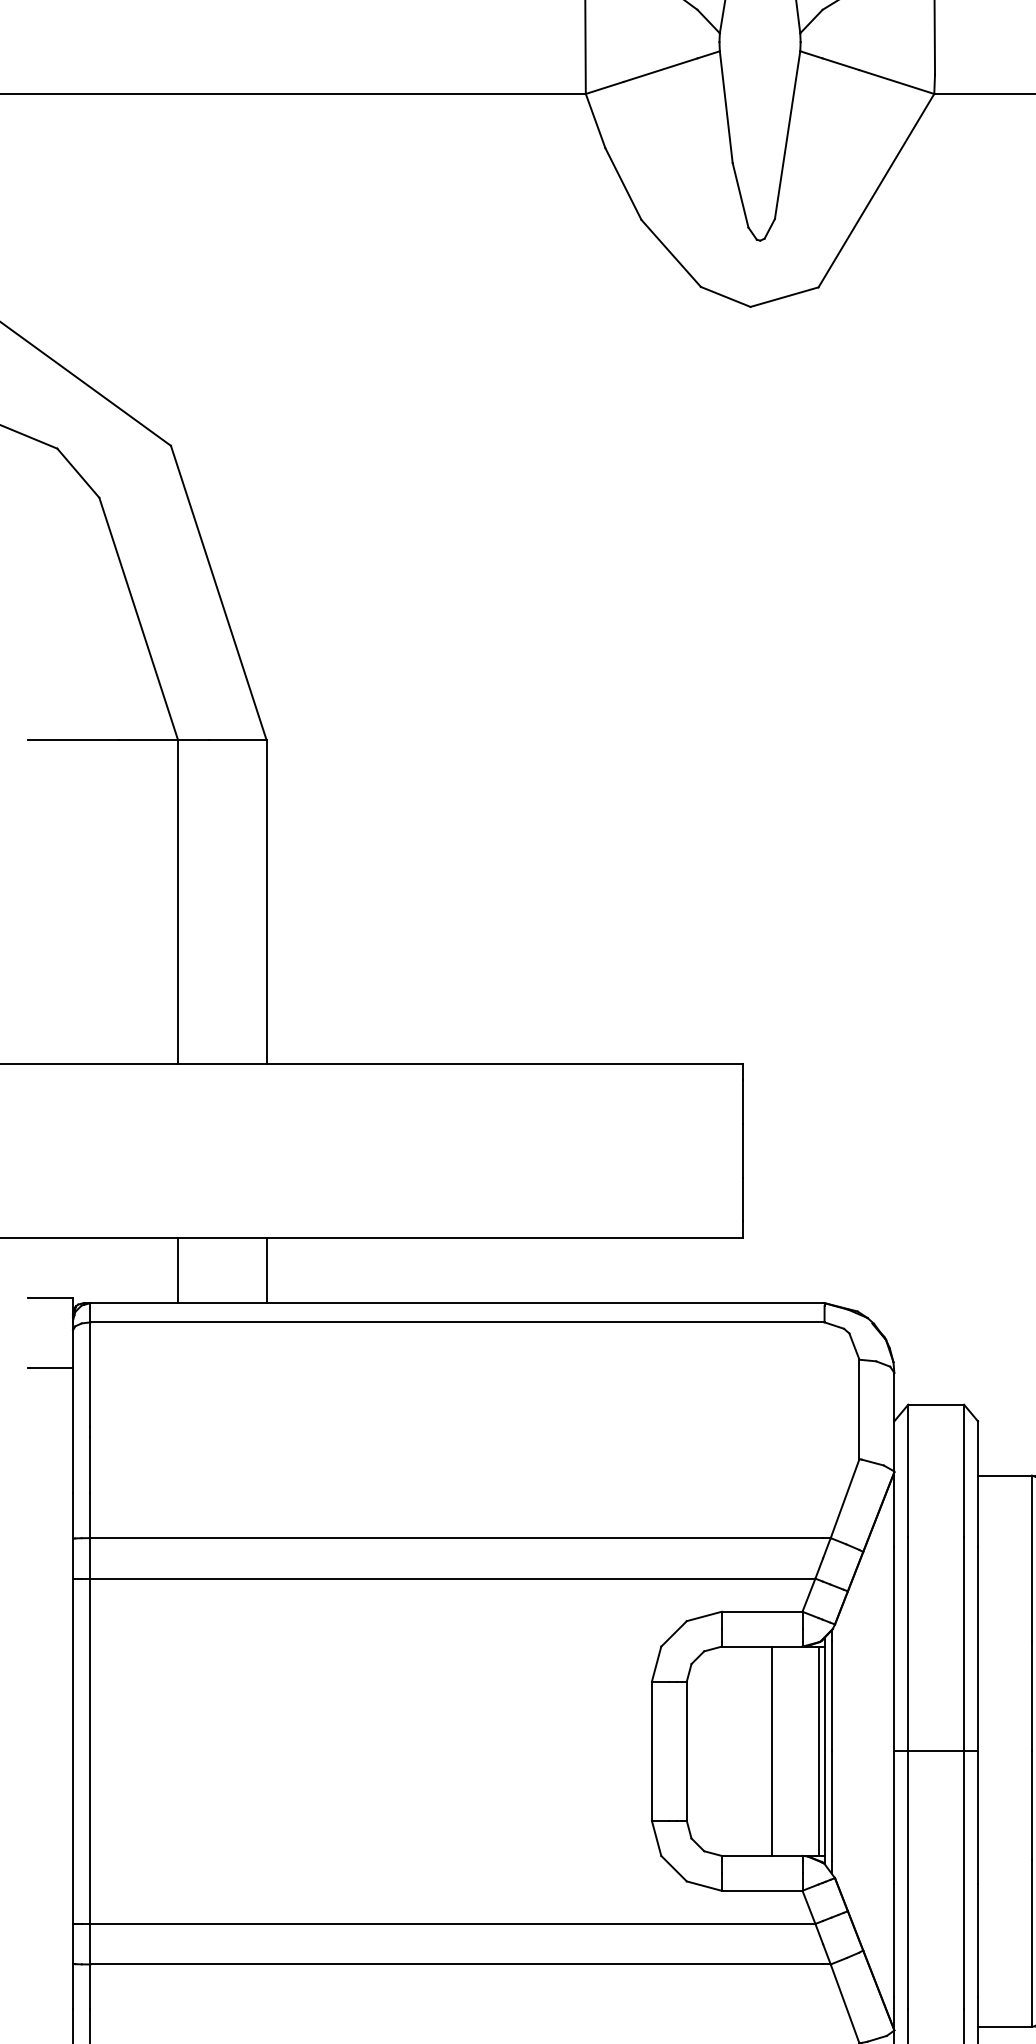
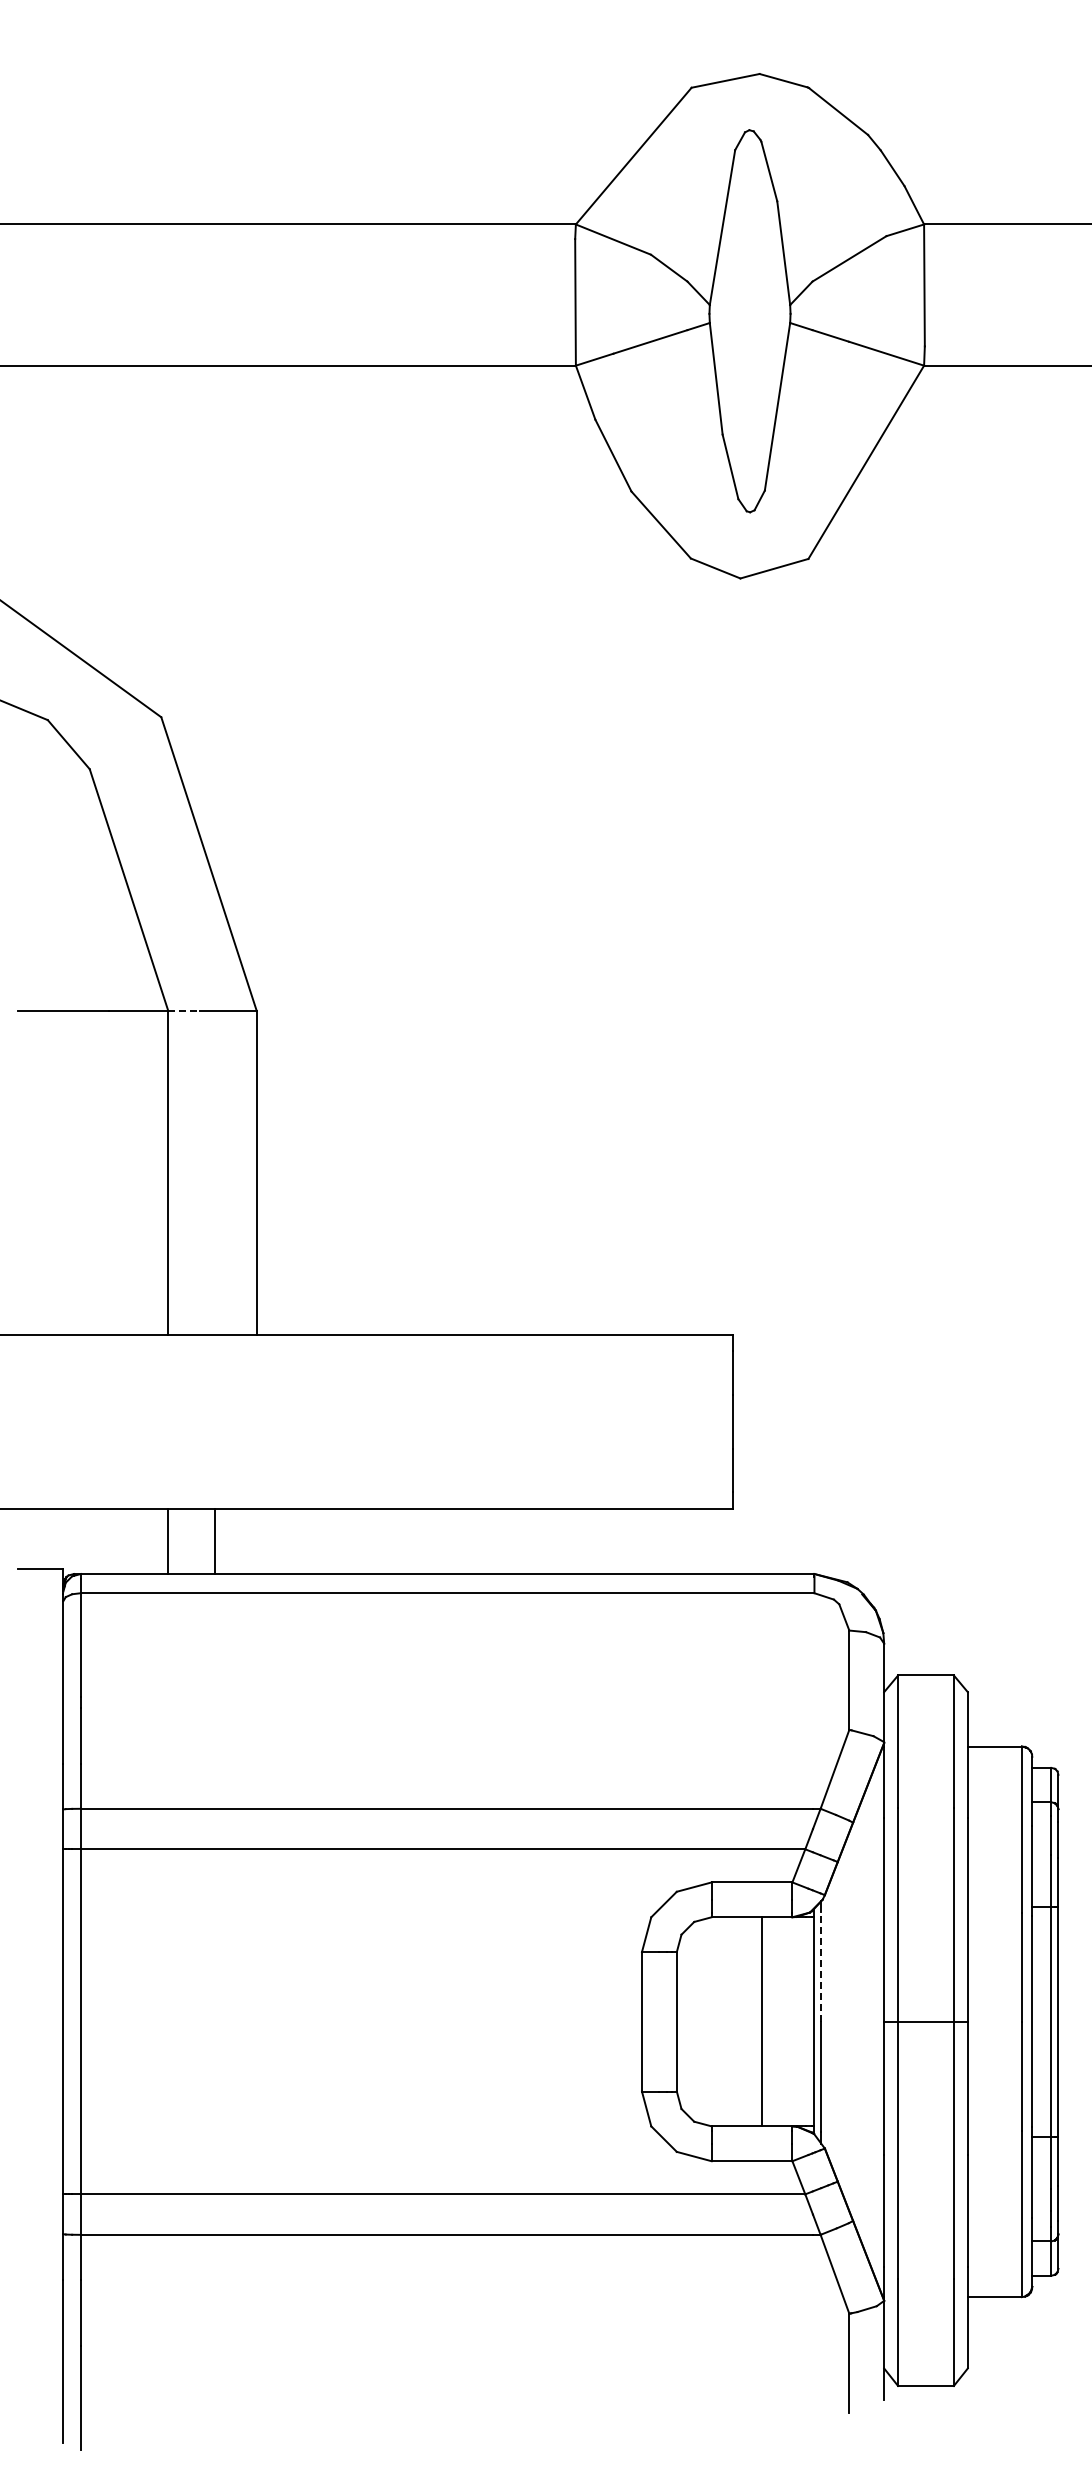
line: (194, 740) -> (184, 1011), solid -> dashed
line: (266, 1270) -> (214, 1541), moved
line: (50, 1367) -> (40, 1638), removed
line: (831, 1695) -> (821, 1966), solid -> dashed
line: (818, 1750) -> (808, 2021), removed

